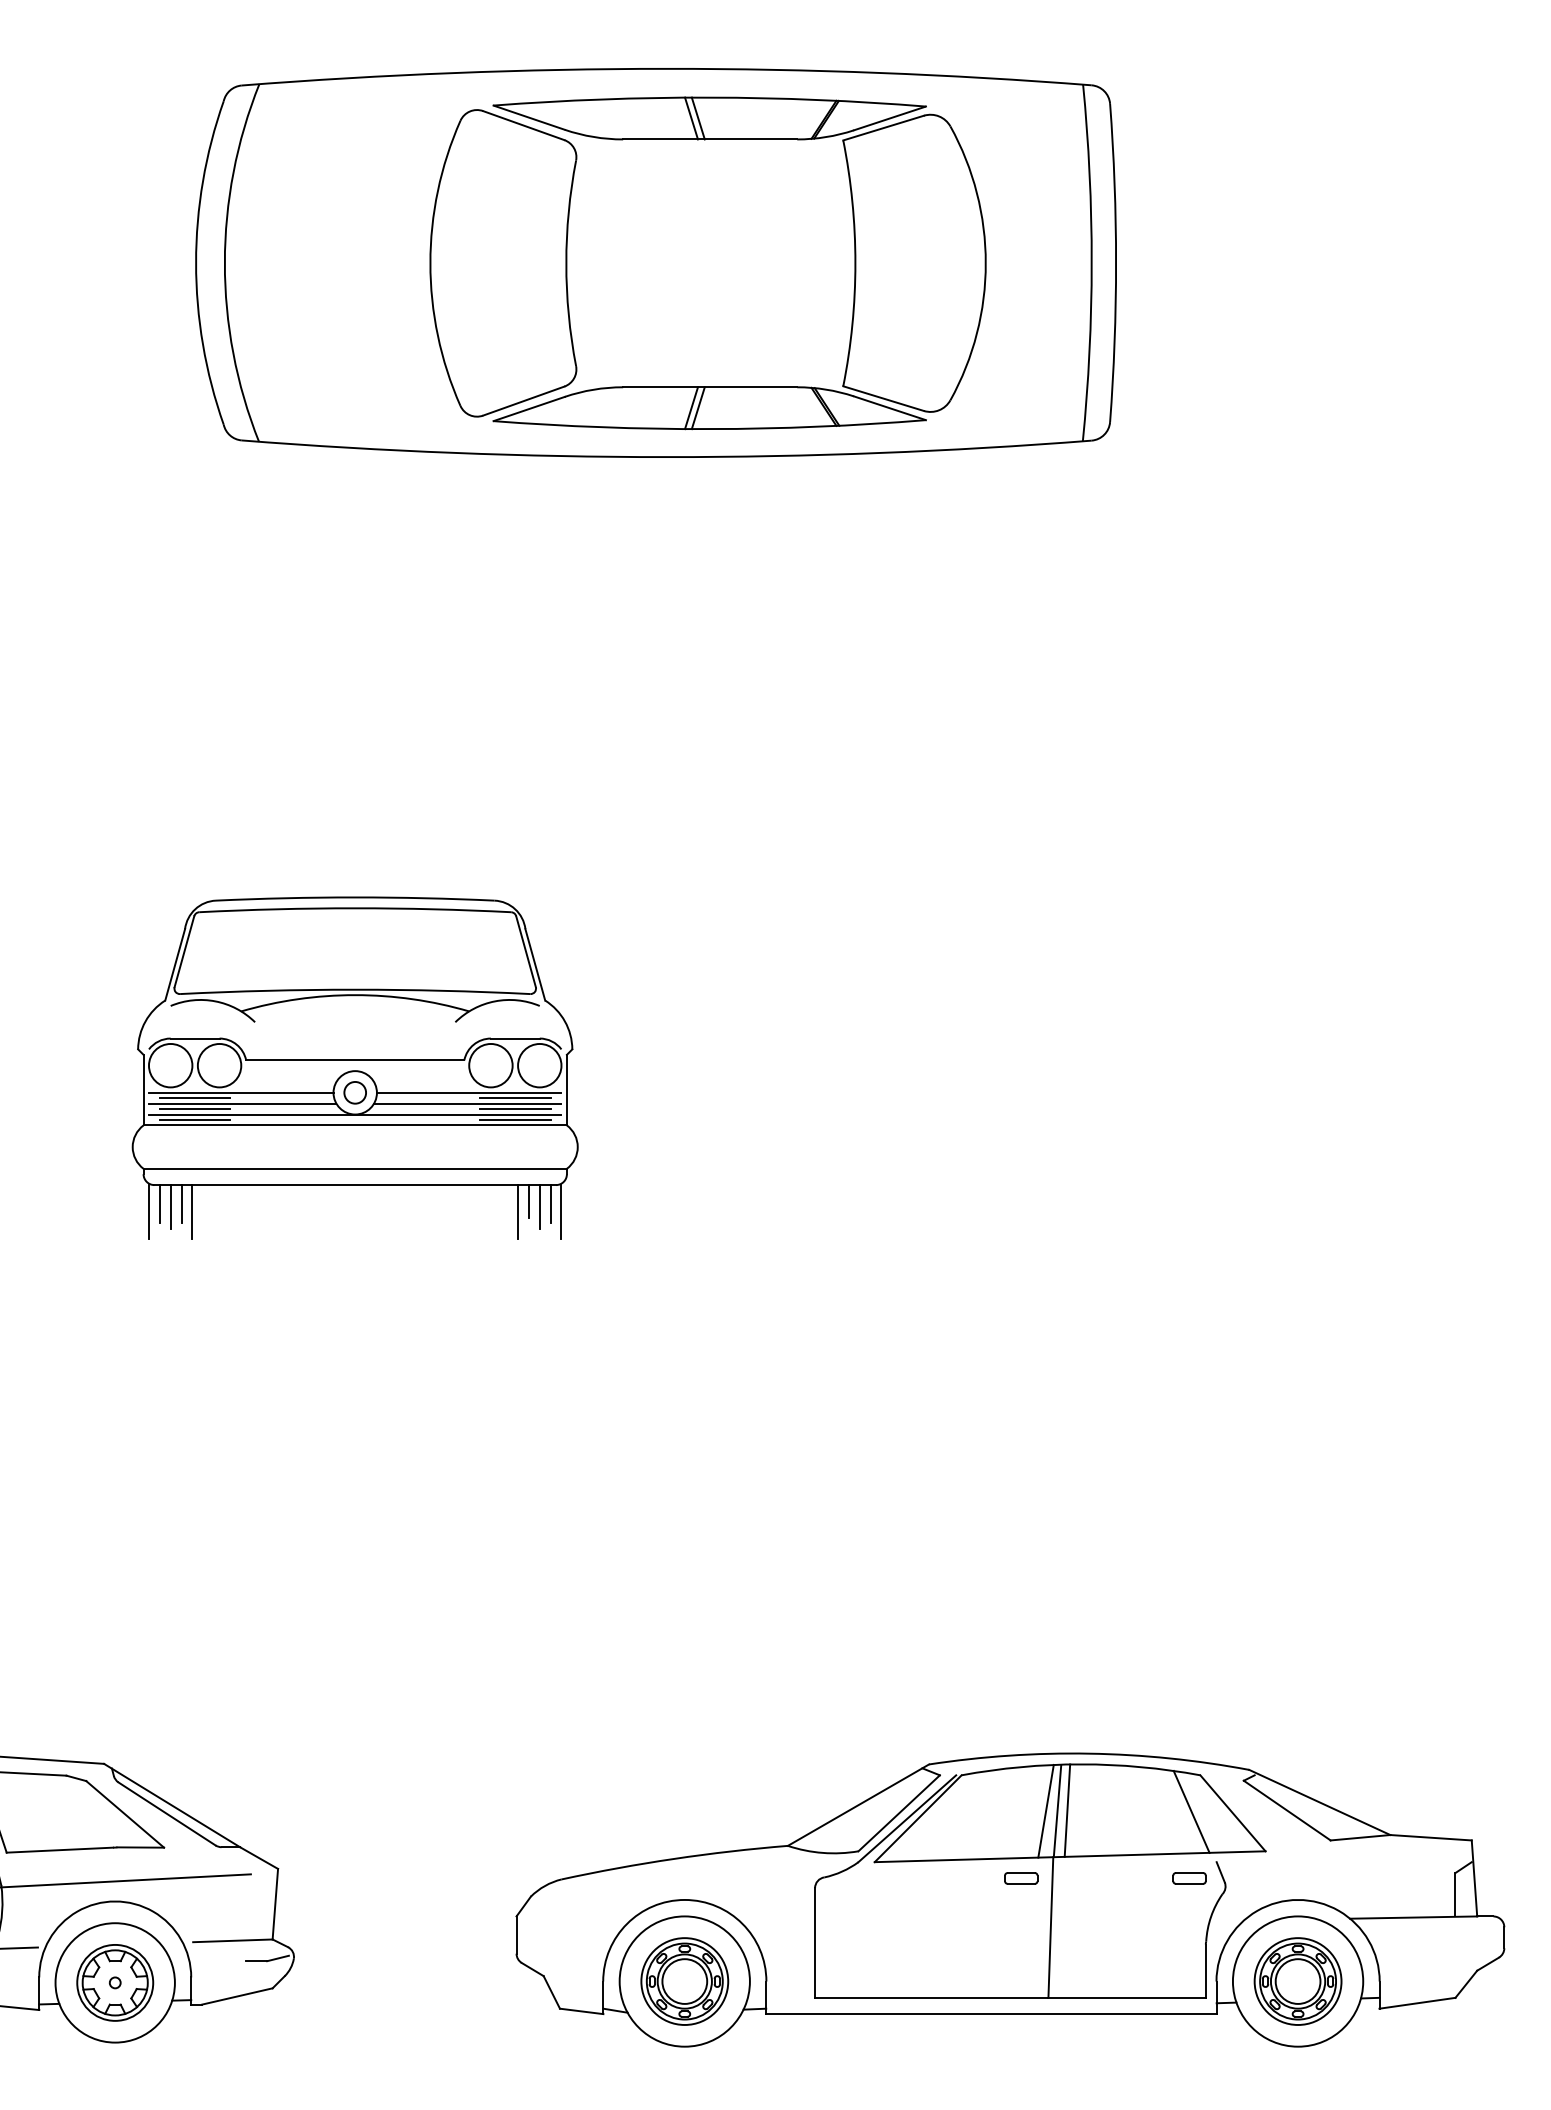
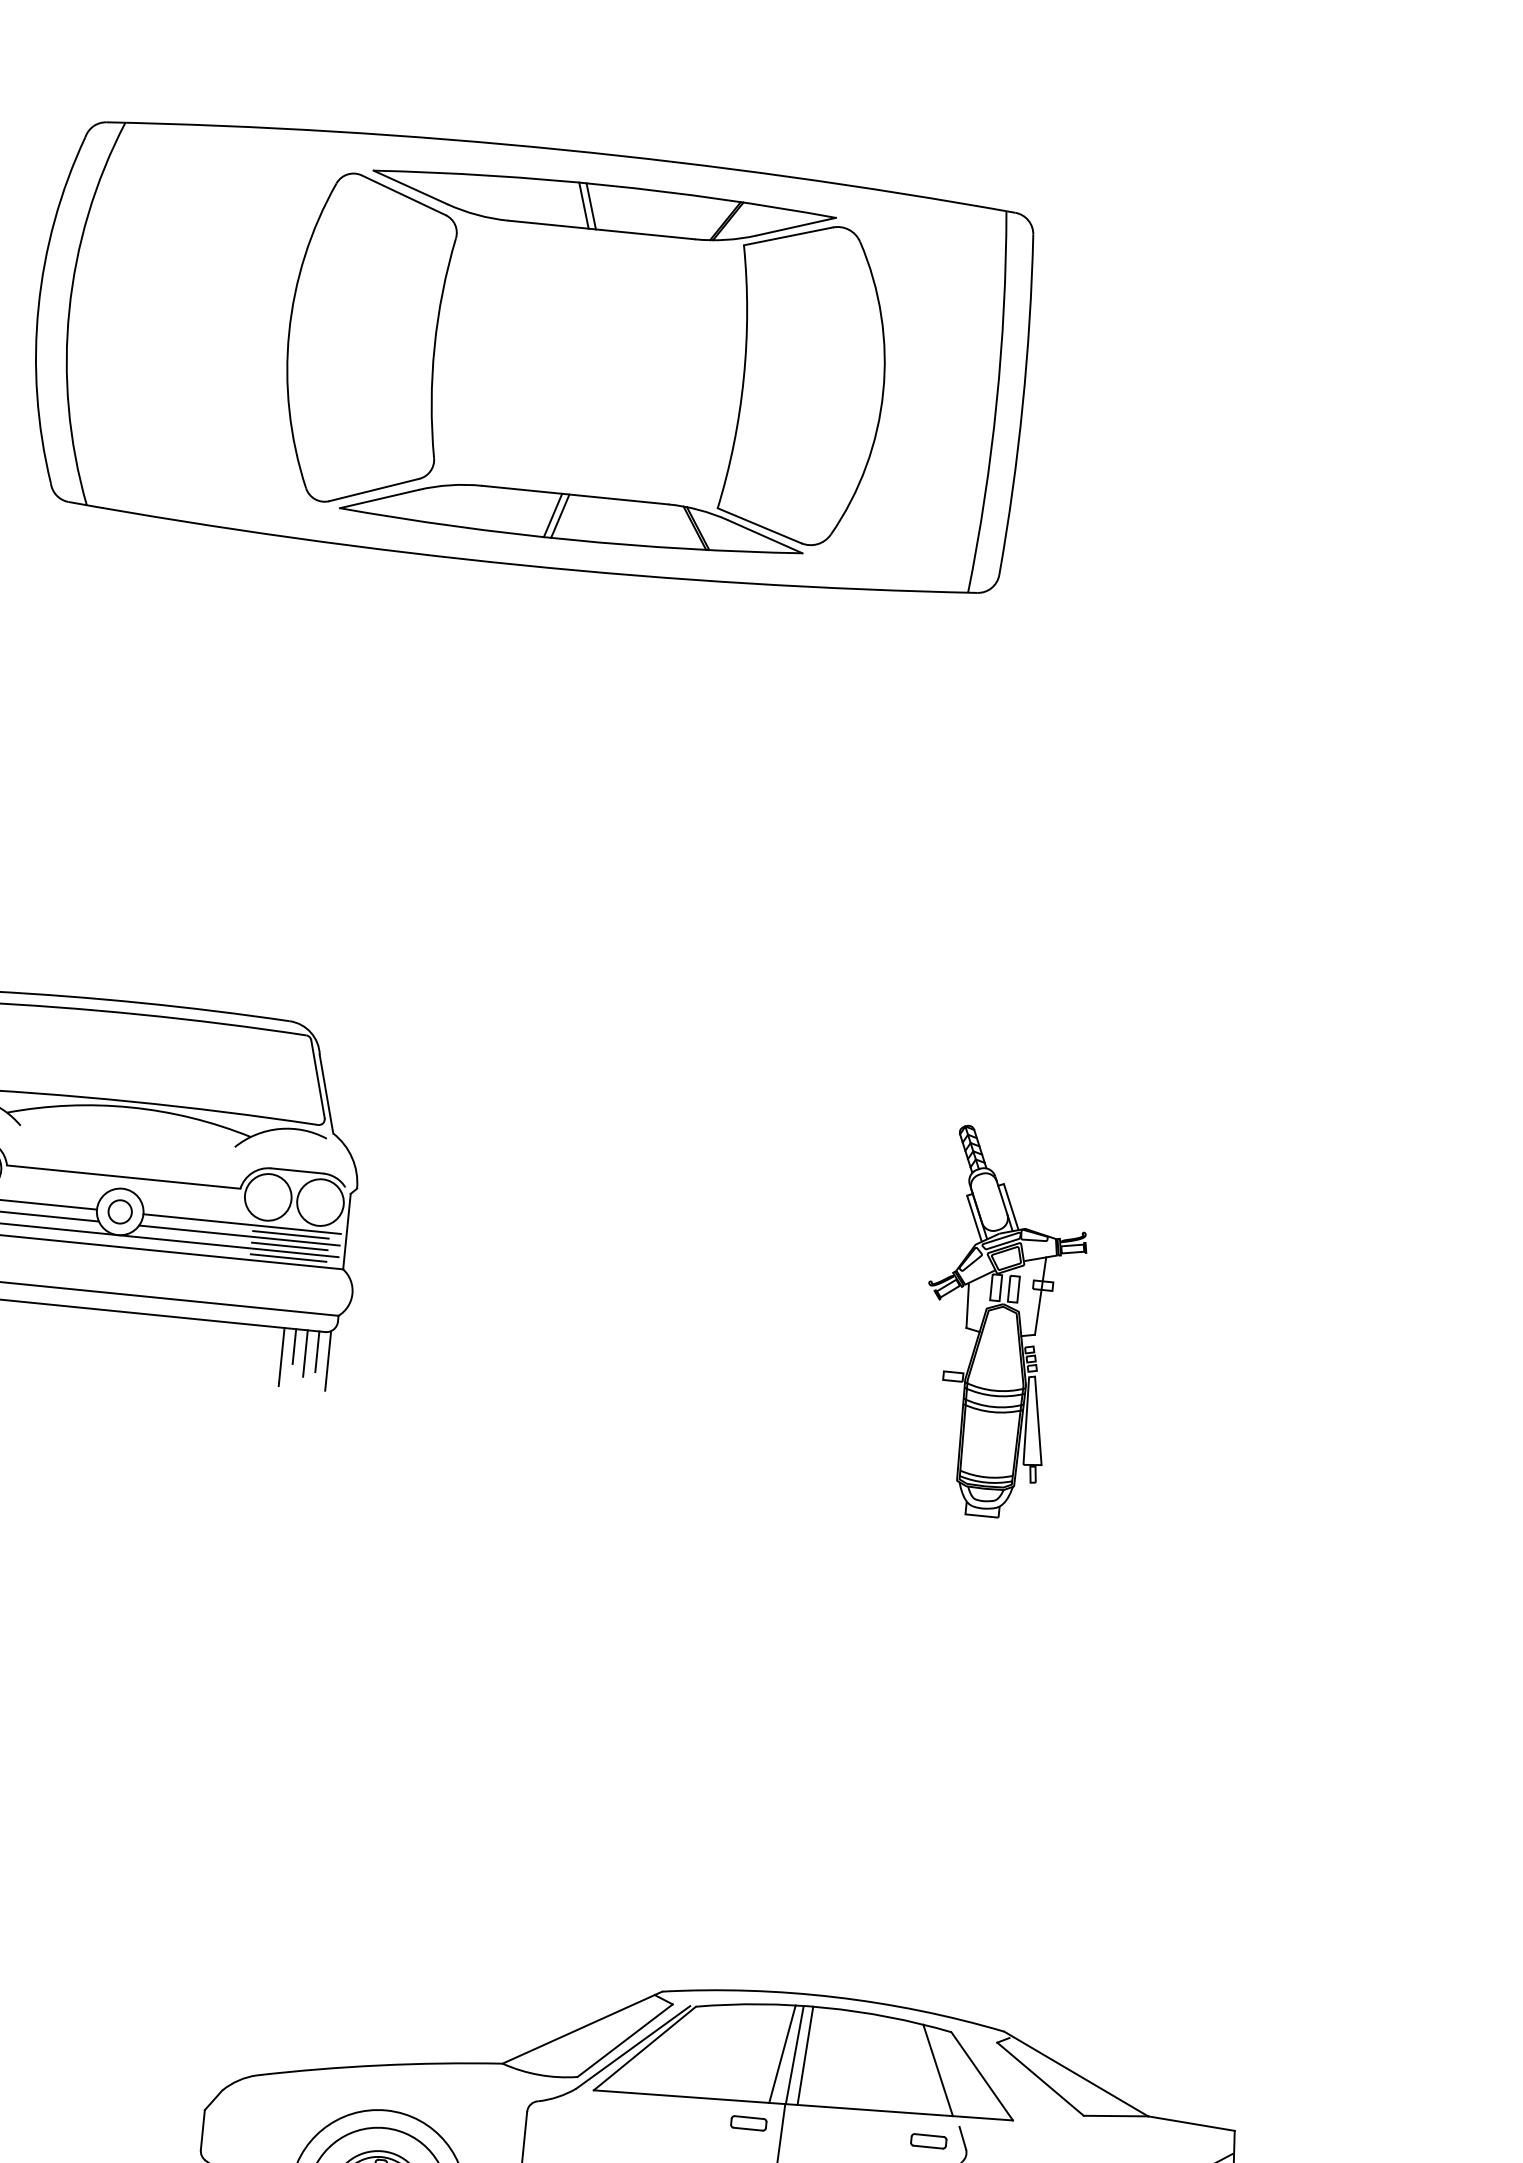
part: (1181, 1114) -> (1001, 1323), added

